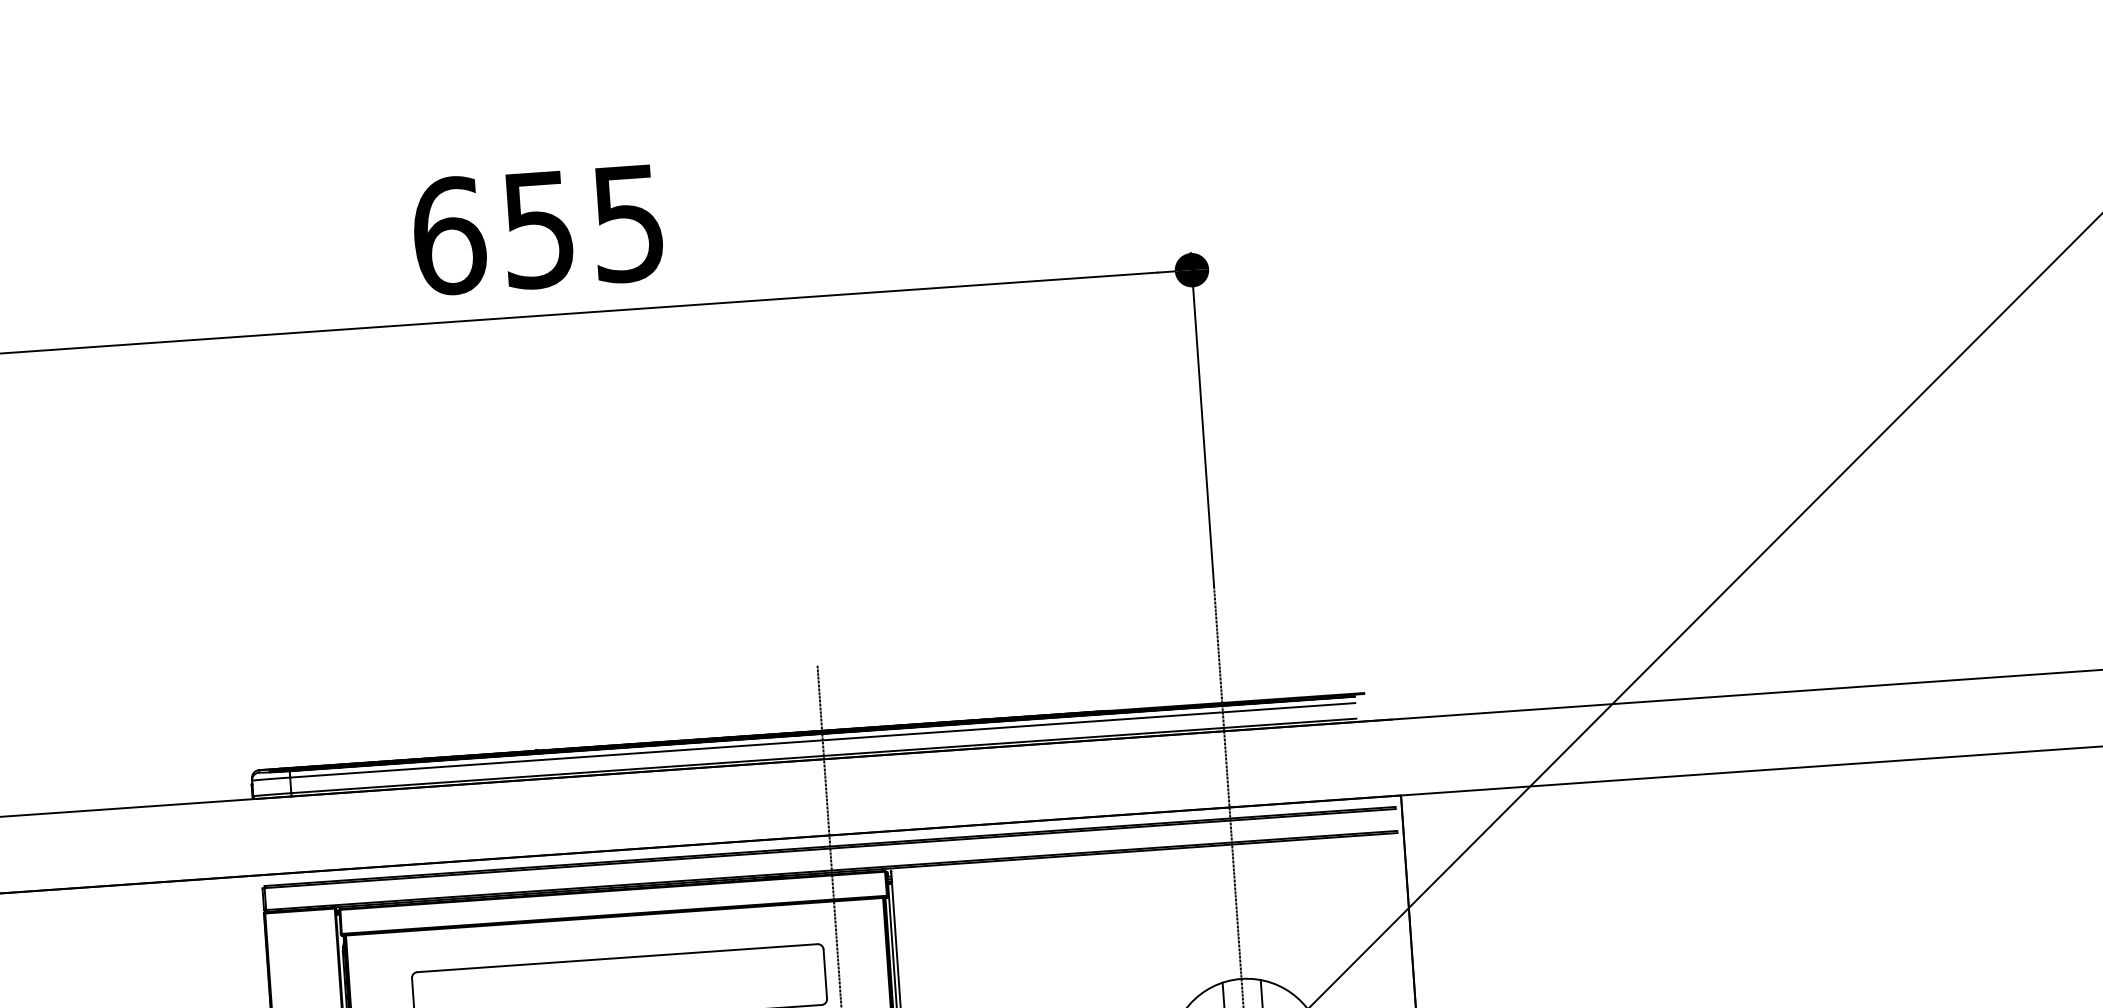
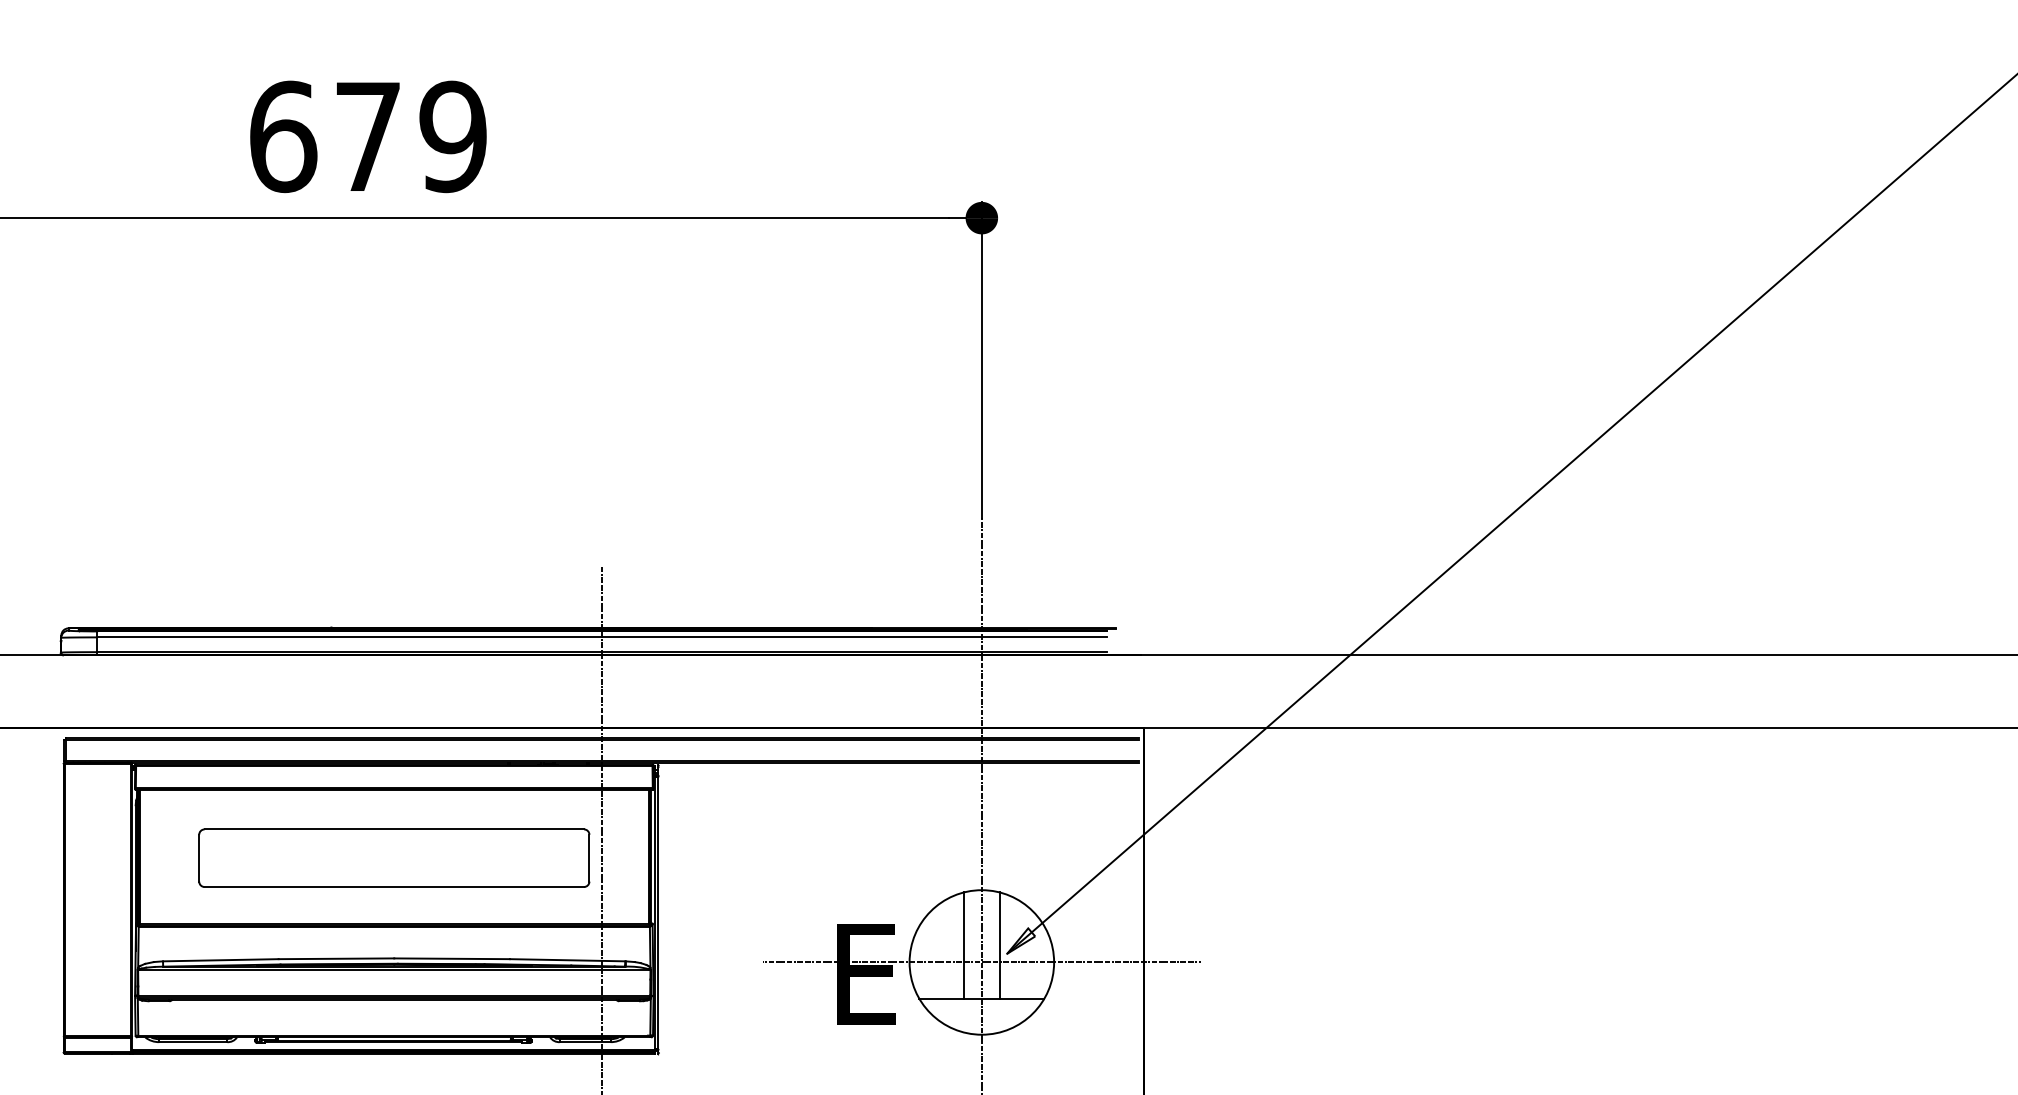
text: (584, 226) -> (411, 136), 655 -> 679

